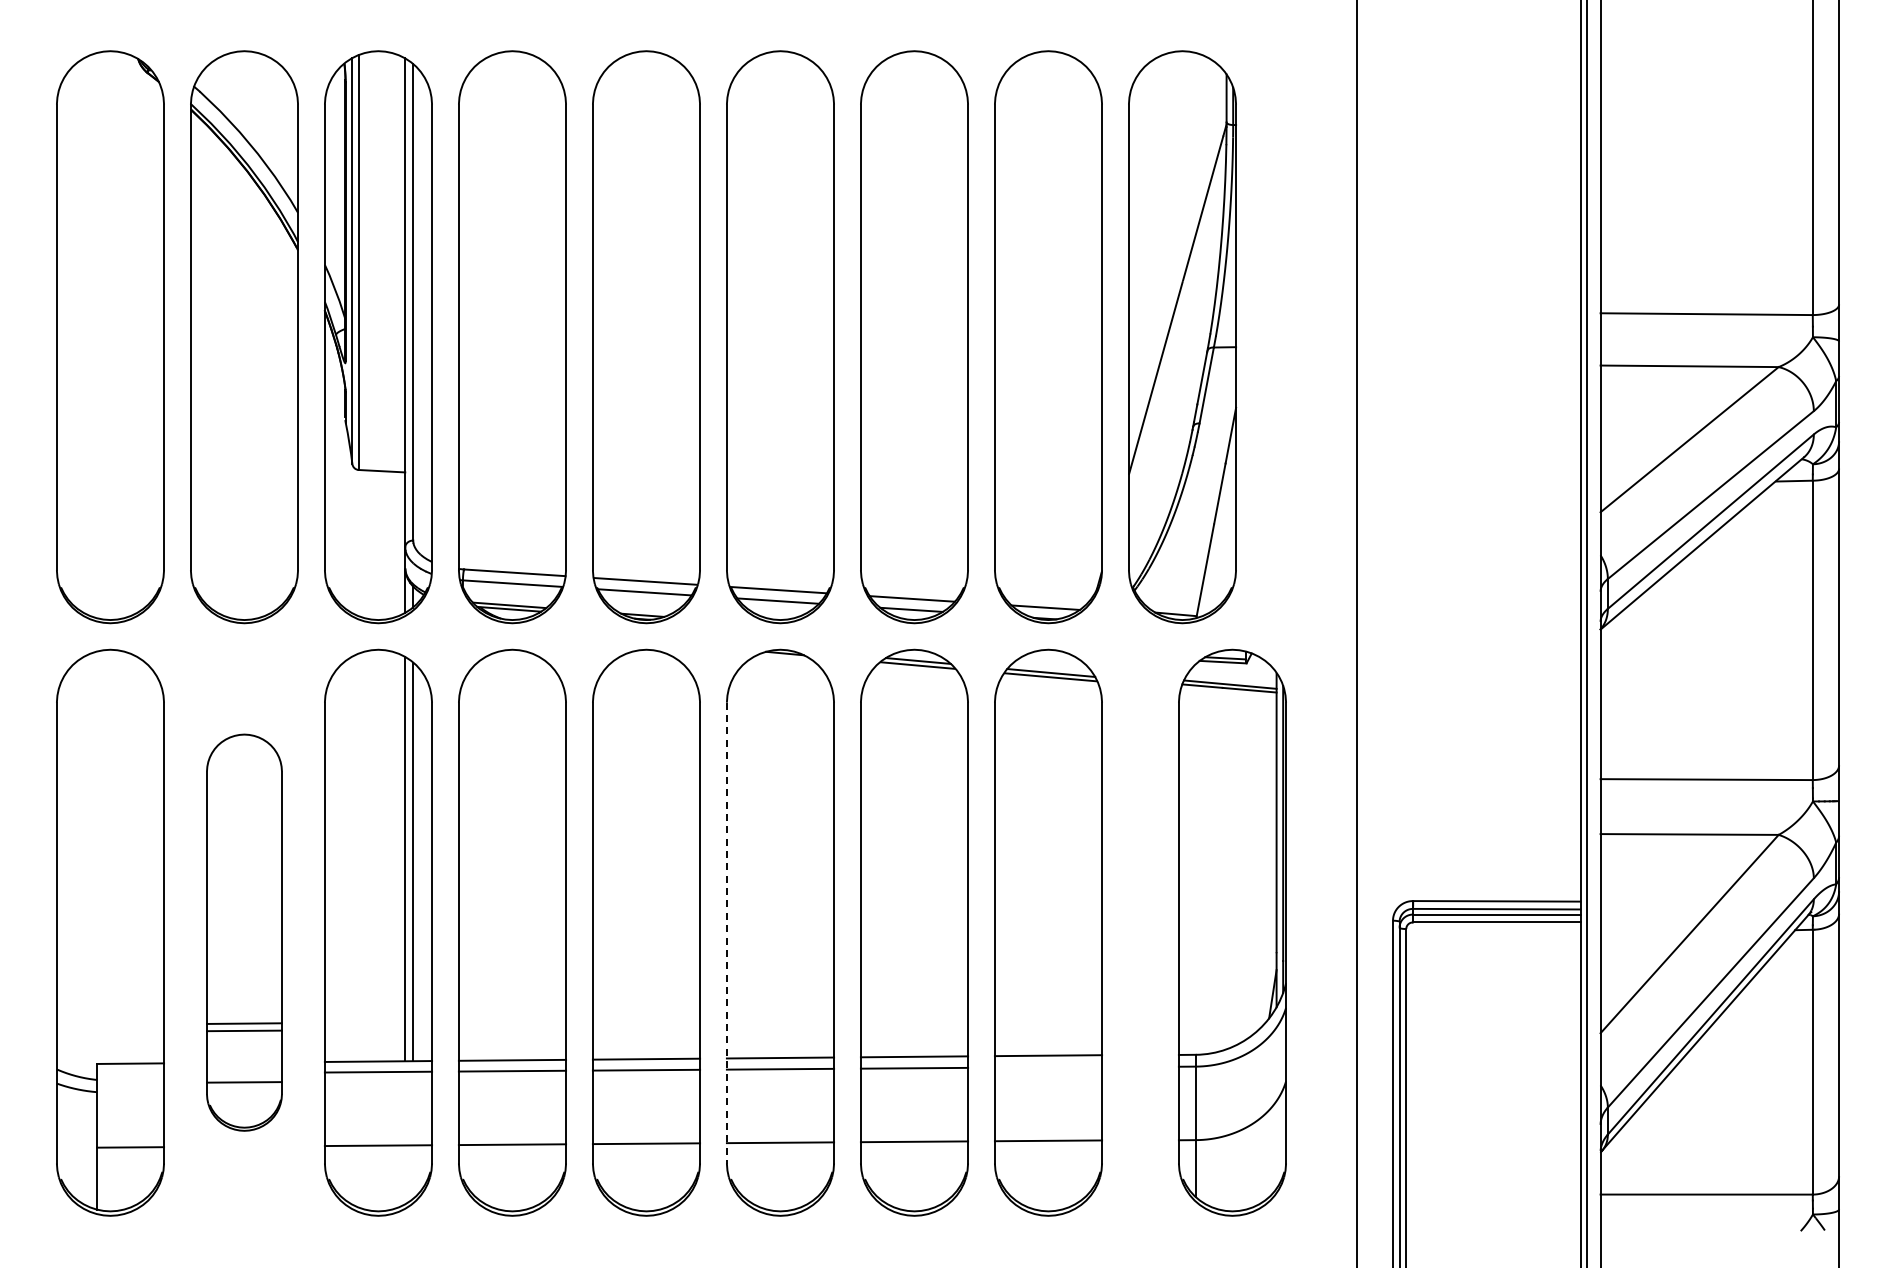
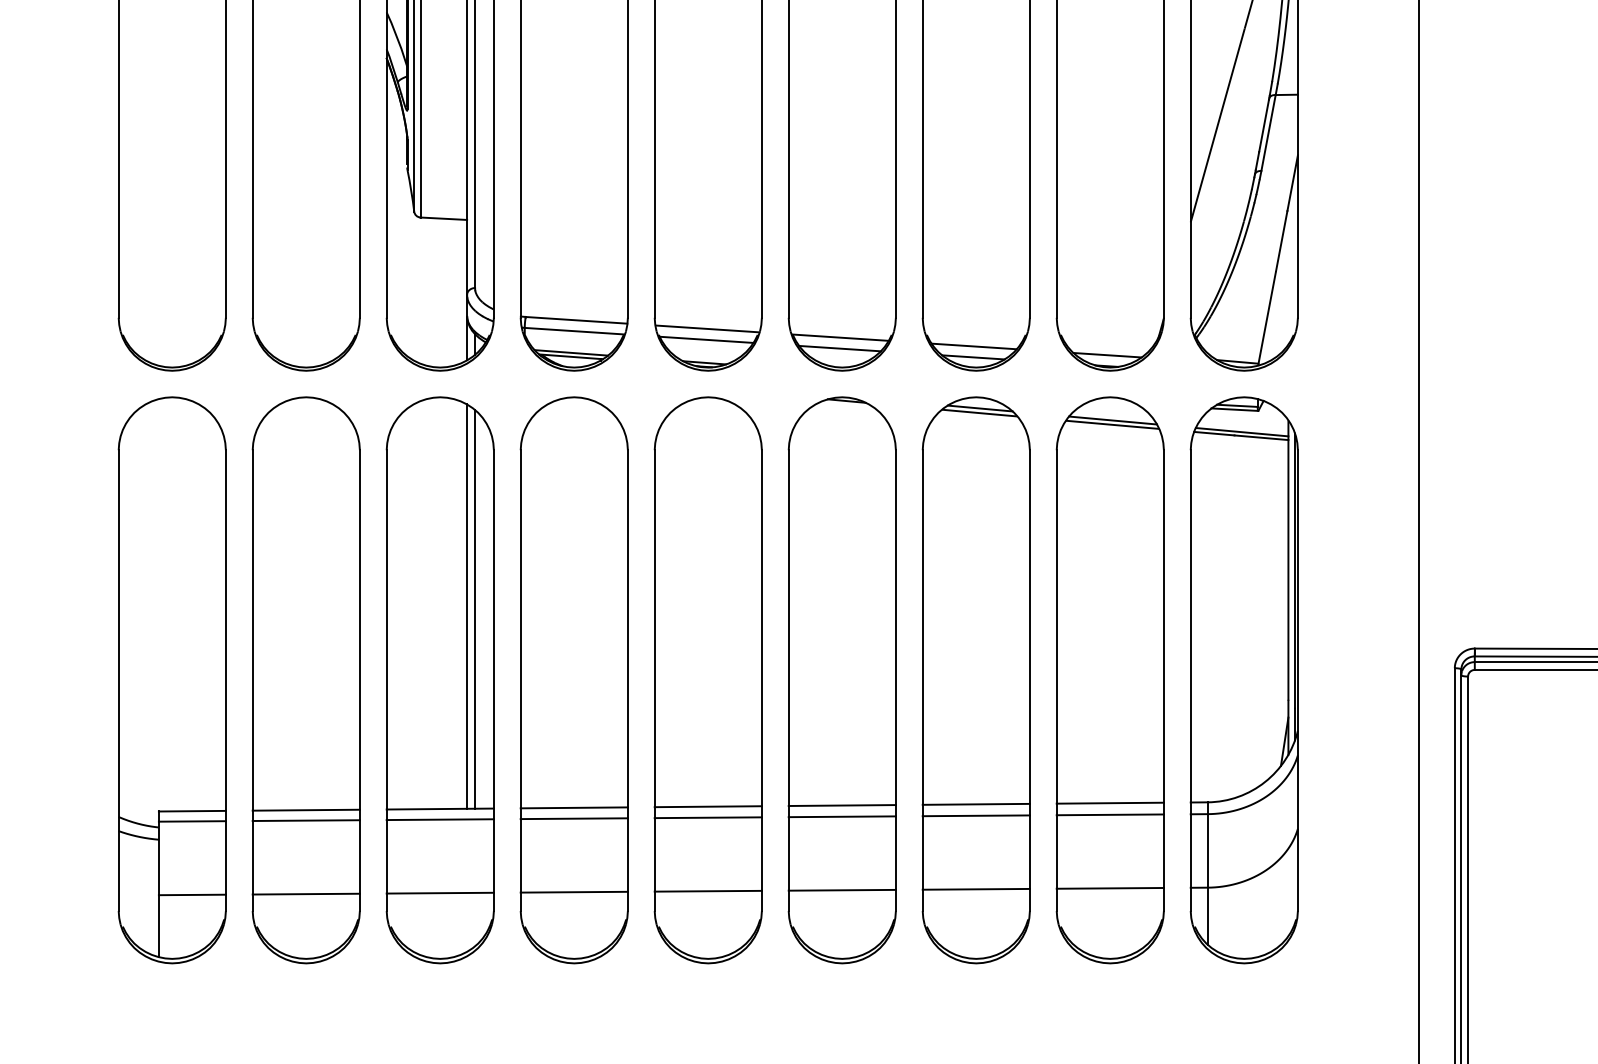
part: (244, 932) -> (306, 680), size x1.43
part: (1232, 932) -> (1244, 680), moved
line: (726, 933) -> (788, 681), dashed -> solid
line: (1048, 1066) -> (1110, 814), added
line: (130, 1073) -> (192, 821), added

